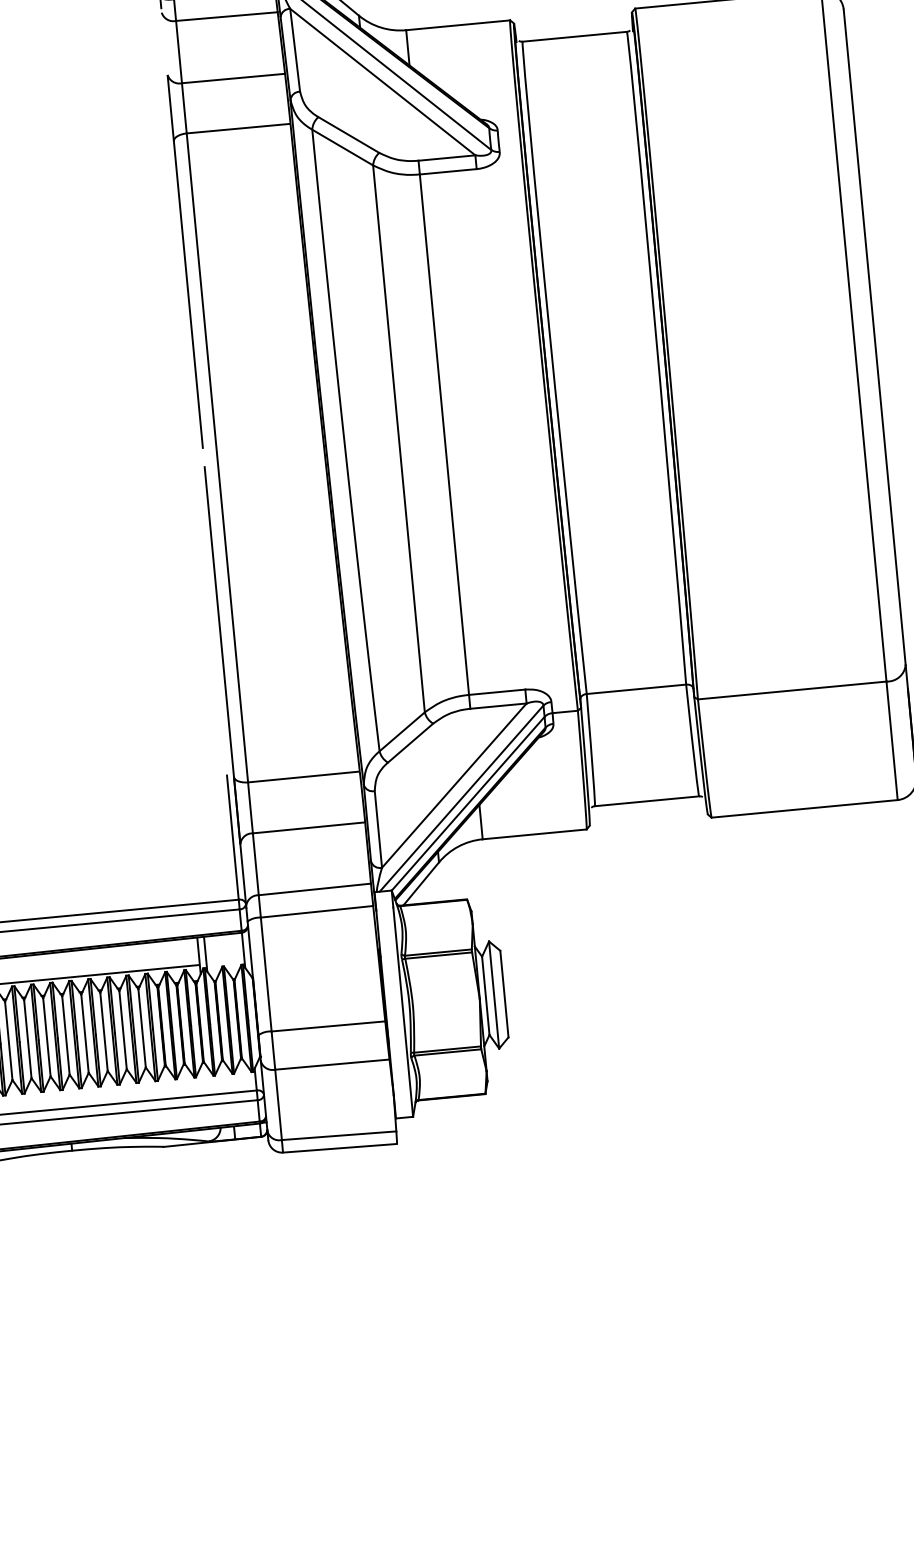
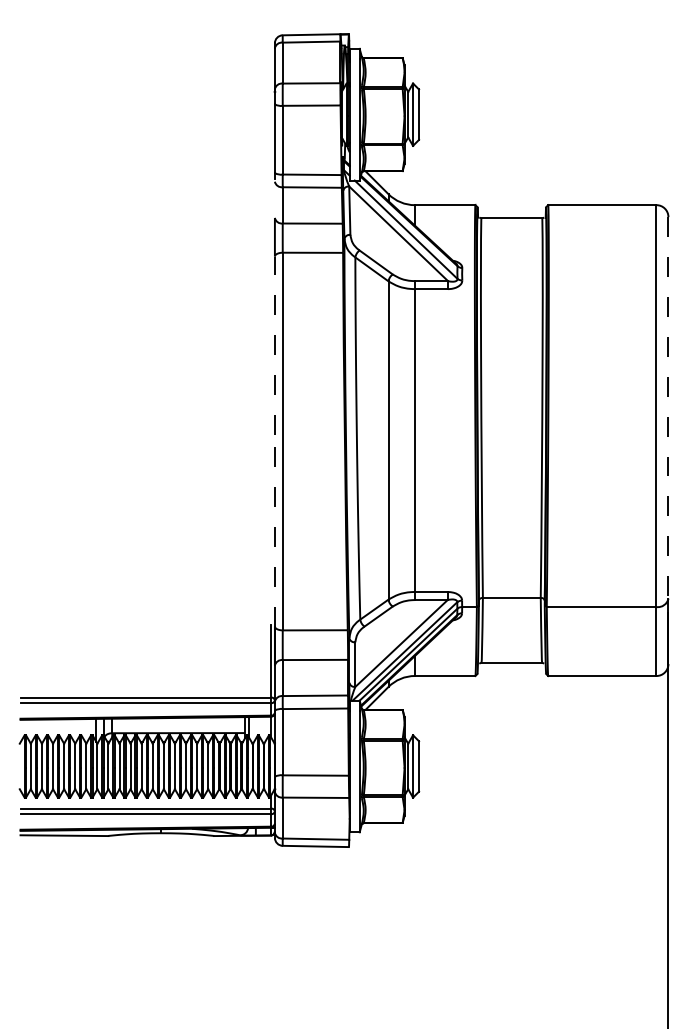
line: (187, 294) -> (274, 345), solid -> dashed
line: (874, 336) -> (668, 407), solid -> dashed
line: (218, 620) -> (274, 535), solid -> dashed

